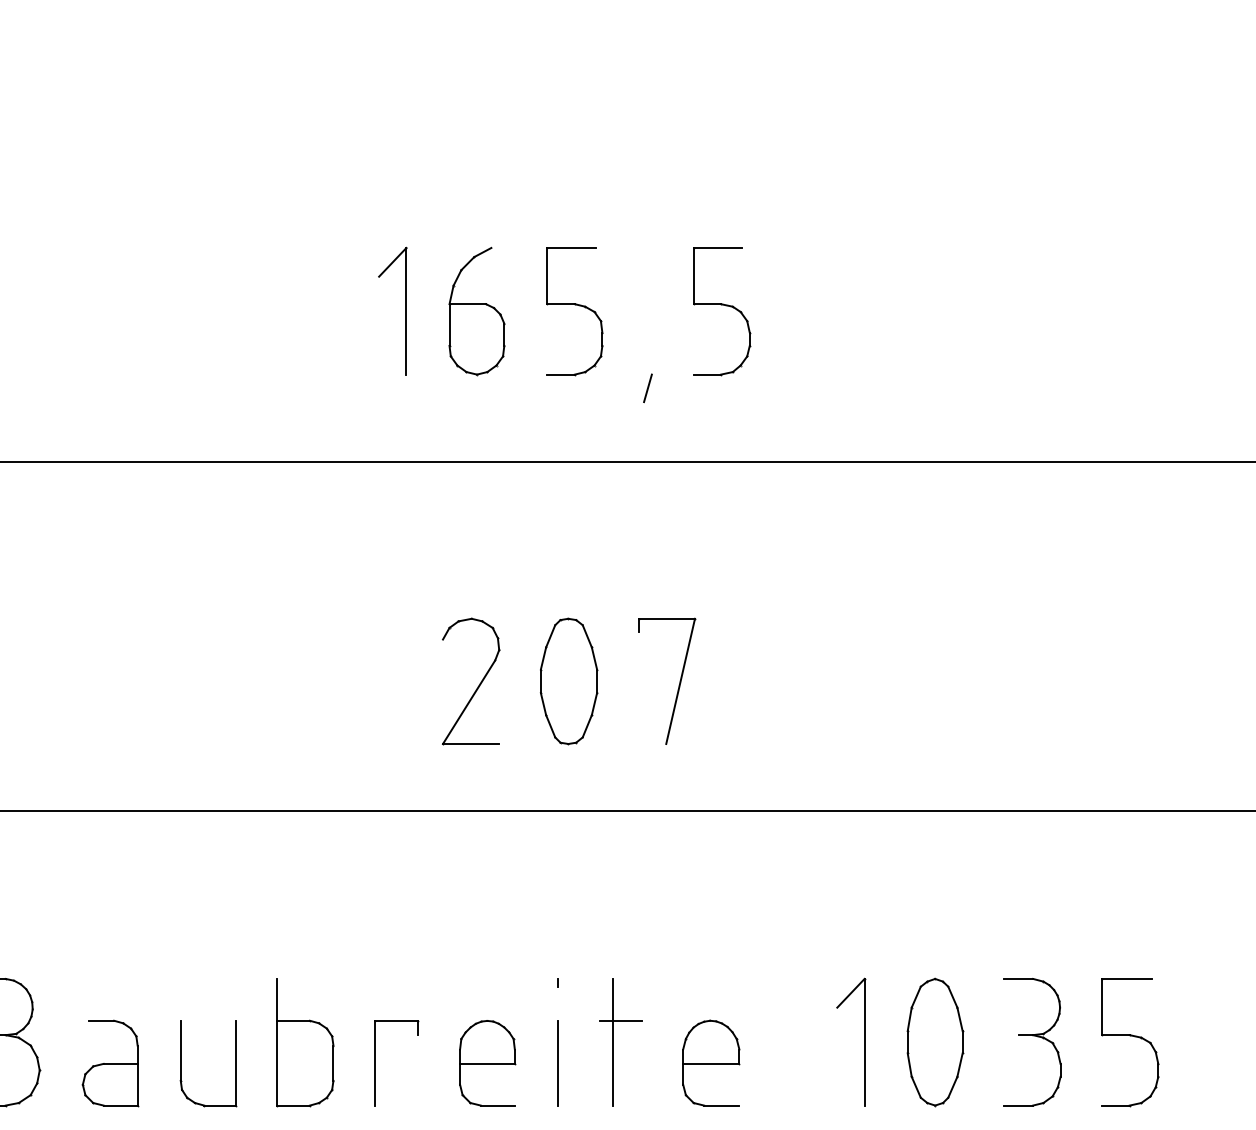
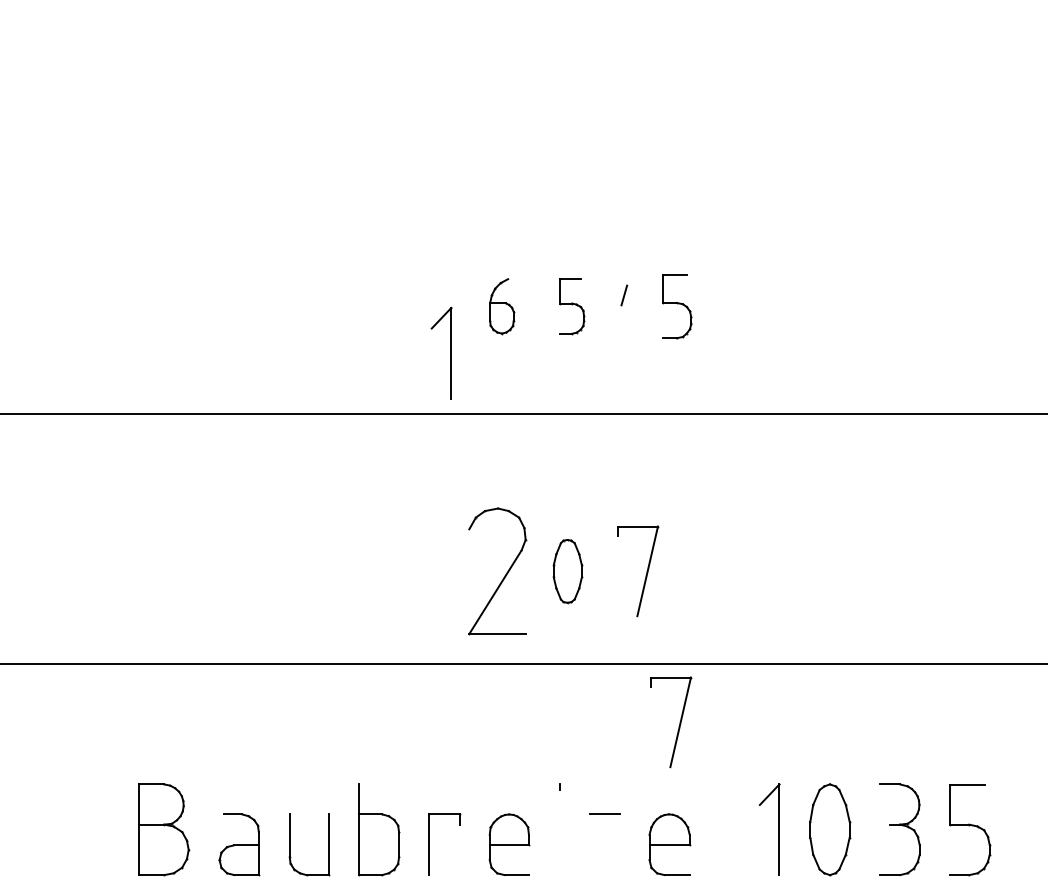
part: (405, 310) -> (450, 352), moved
part: (476, 311) -> (501, 306), size x0.6
part: (575, 311) -> (572, 306), size x0.6
part: (722, 311) -> (677, 306), size x0.7
line: (648, 388) -> (624, 295), moved
part: (470, 681) -> (497, 571), size x1.4
part: (568, 681) -> (567, 571), size x0.7
part: (725, 892) -> (679, 722), added
line: (613, 1041) -> (599, 829), removed
line: (557, 1062) -> (559, 844), removed

